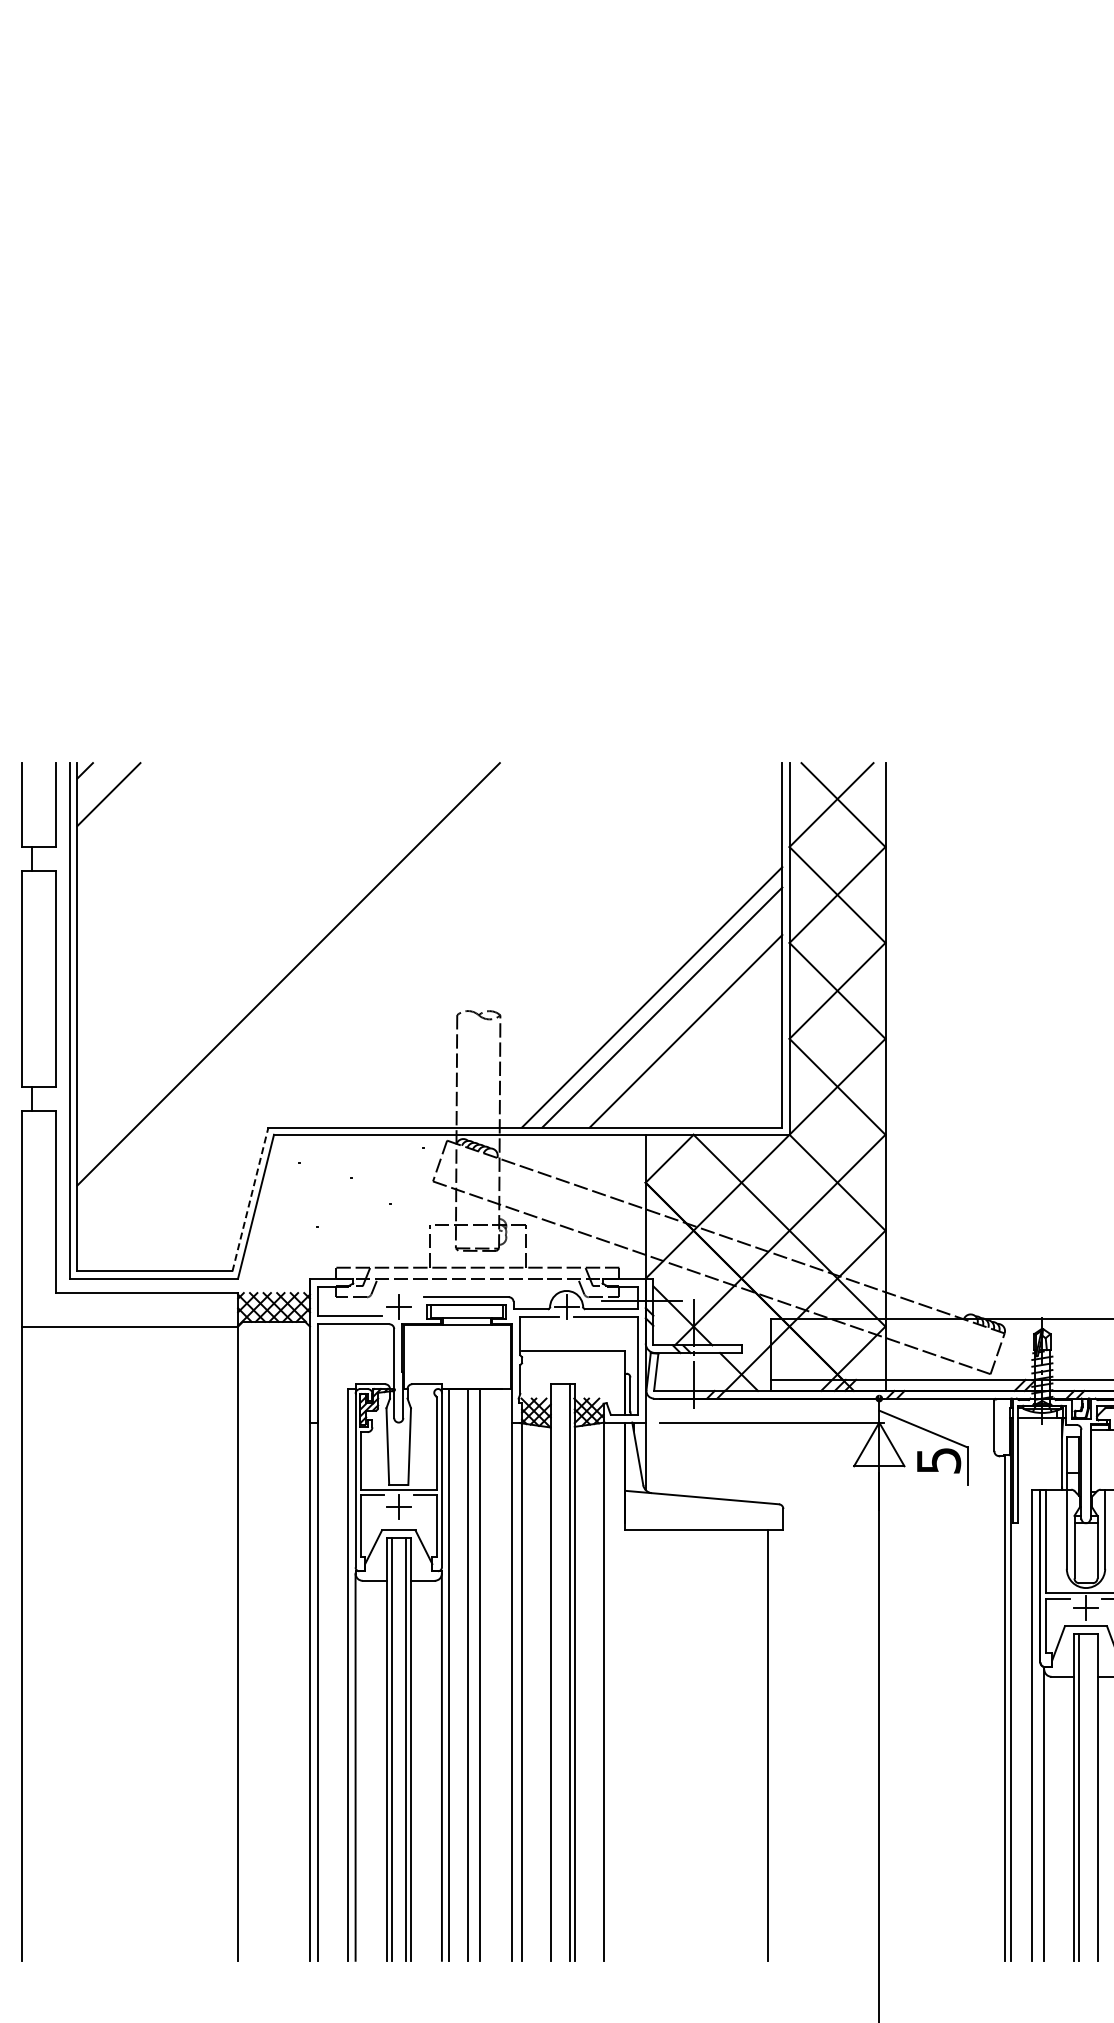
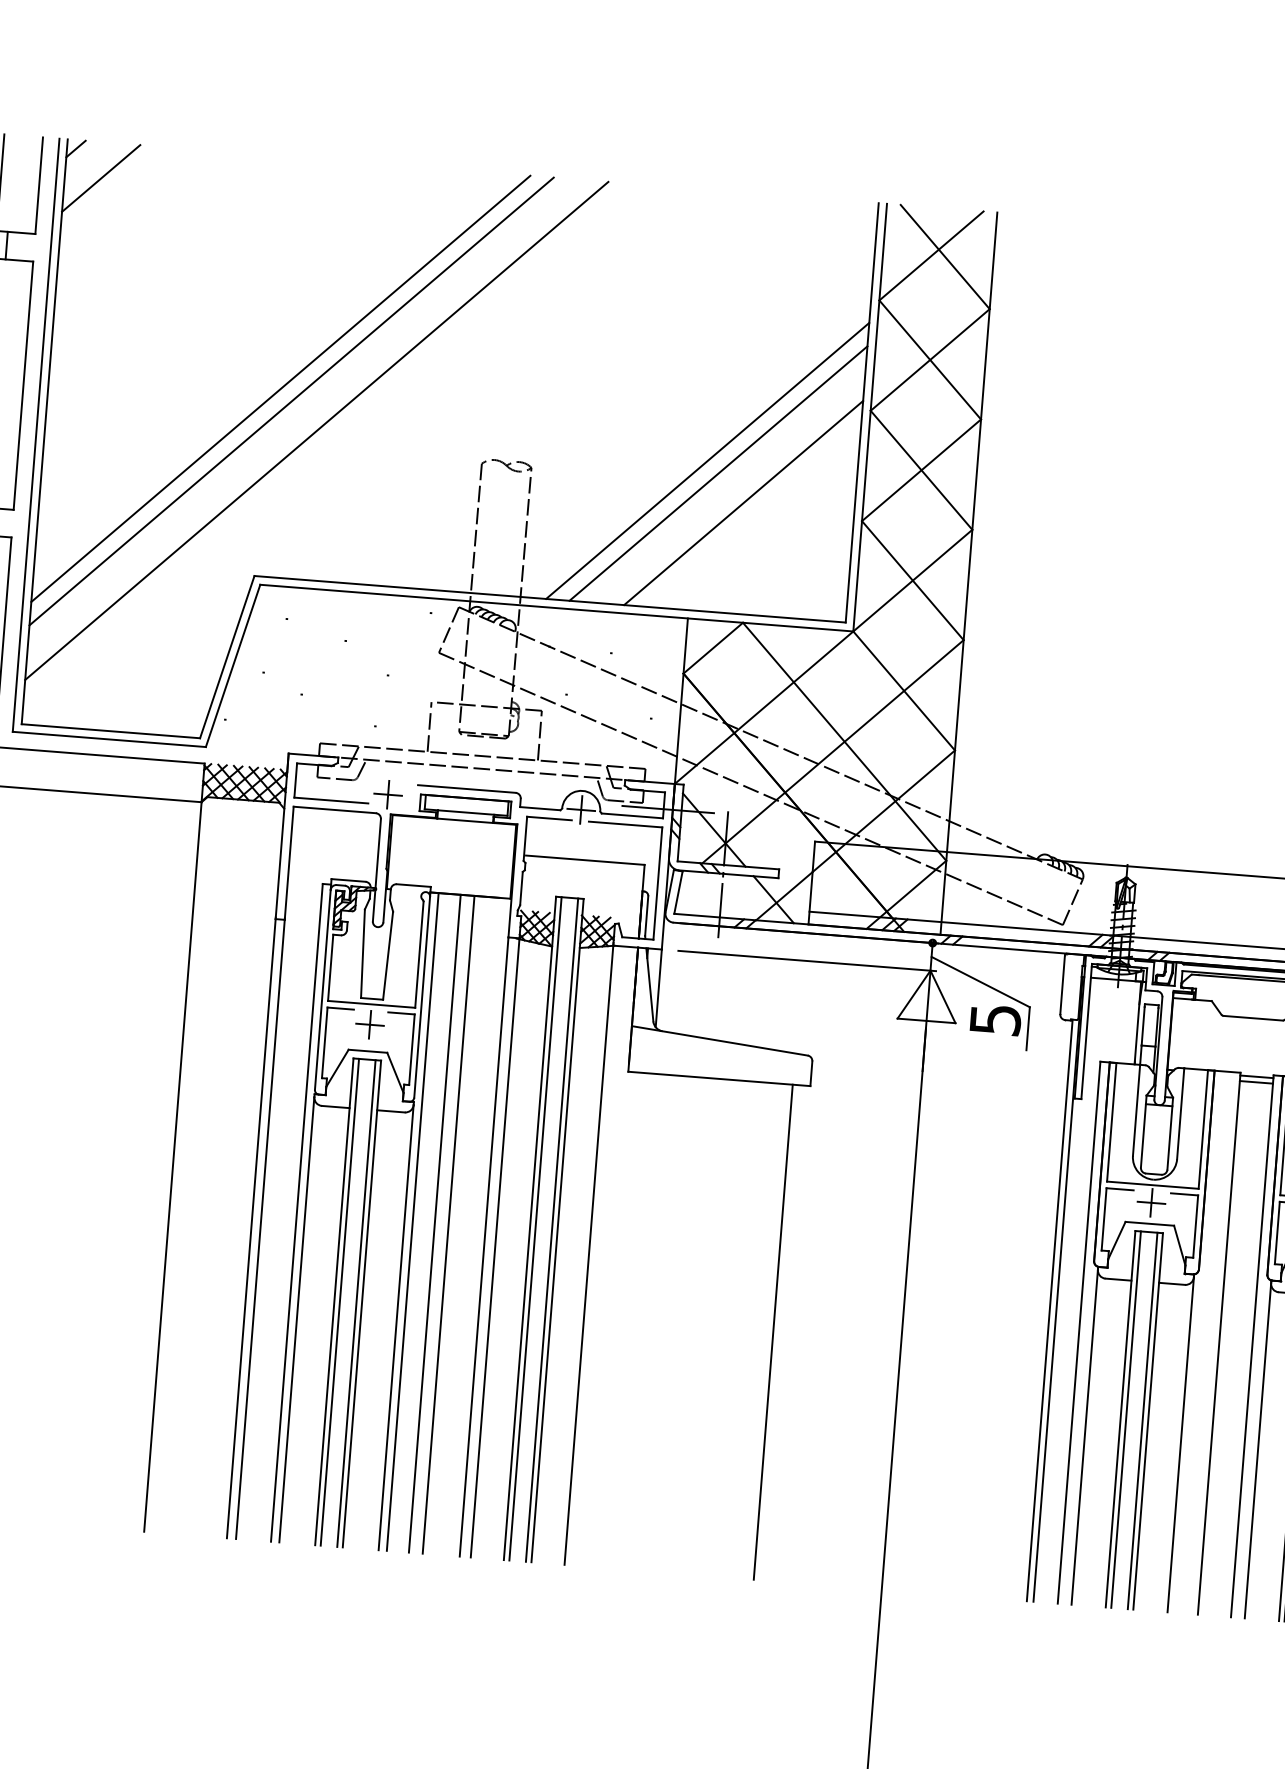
line: (278, 964) -> (280, 389), added
line: (312, 998) -> (316, 431), added
line: (250, 1199) -> (227, 657), dashed -> solid
line: (555, 1672) -> (535, 1228), added
line: (1093, 1796) -> (1143, 1420), added

